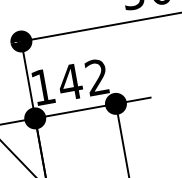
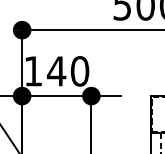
text: (96, 77) -> (79, 71), 142 -> 140

